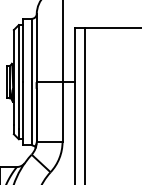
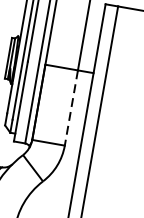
line: (62, 111) -> (71, 107), solid -> dashed

